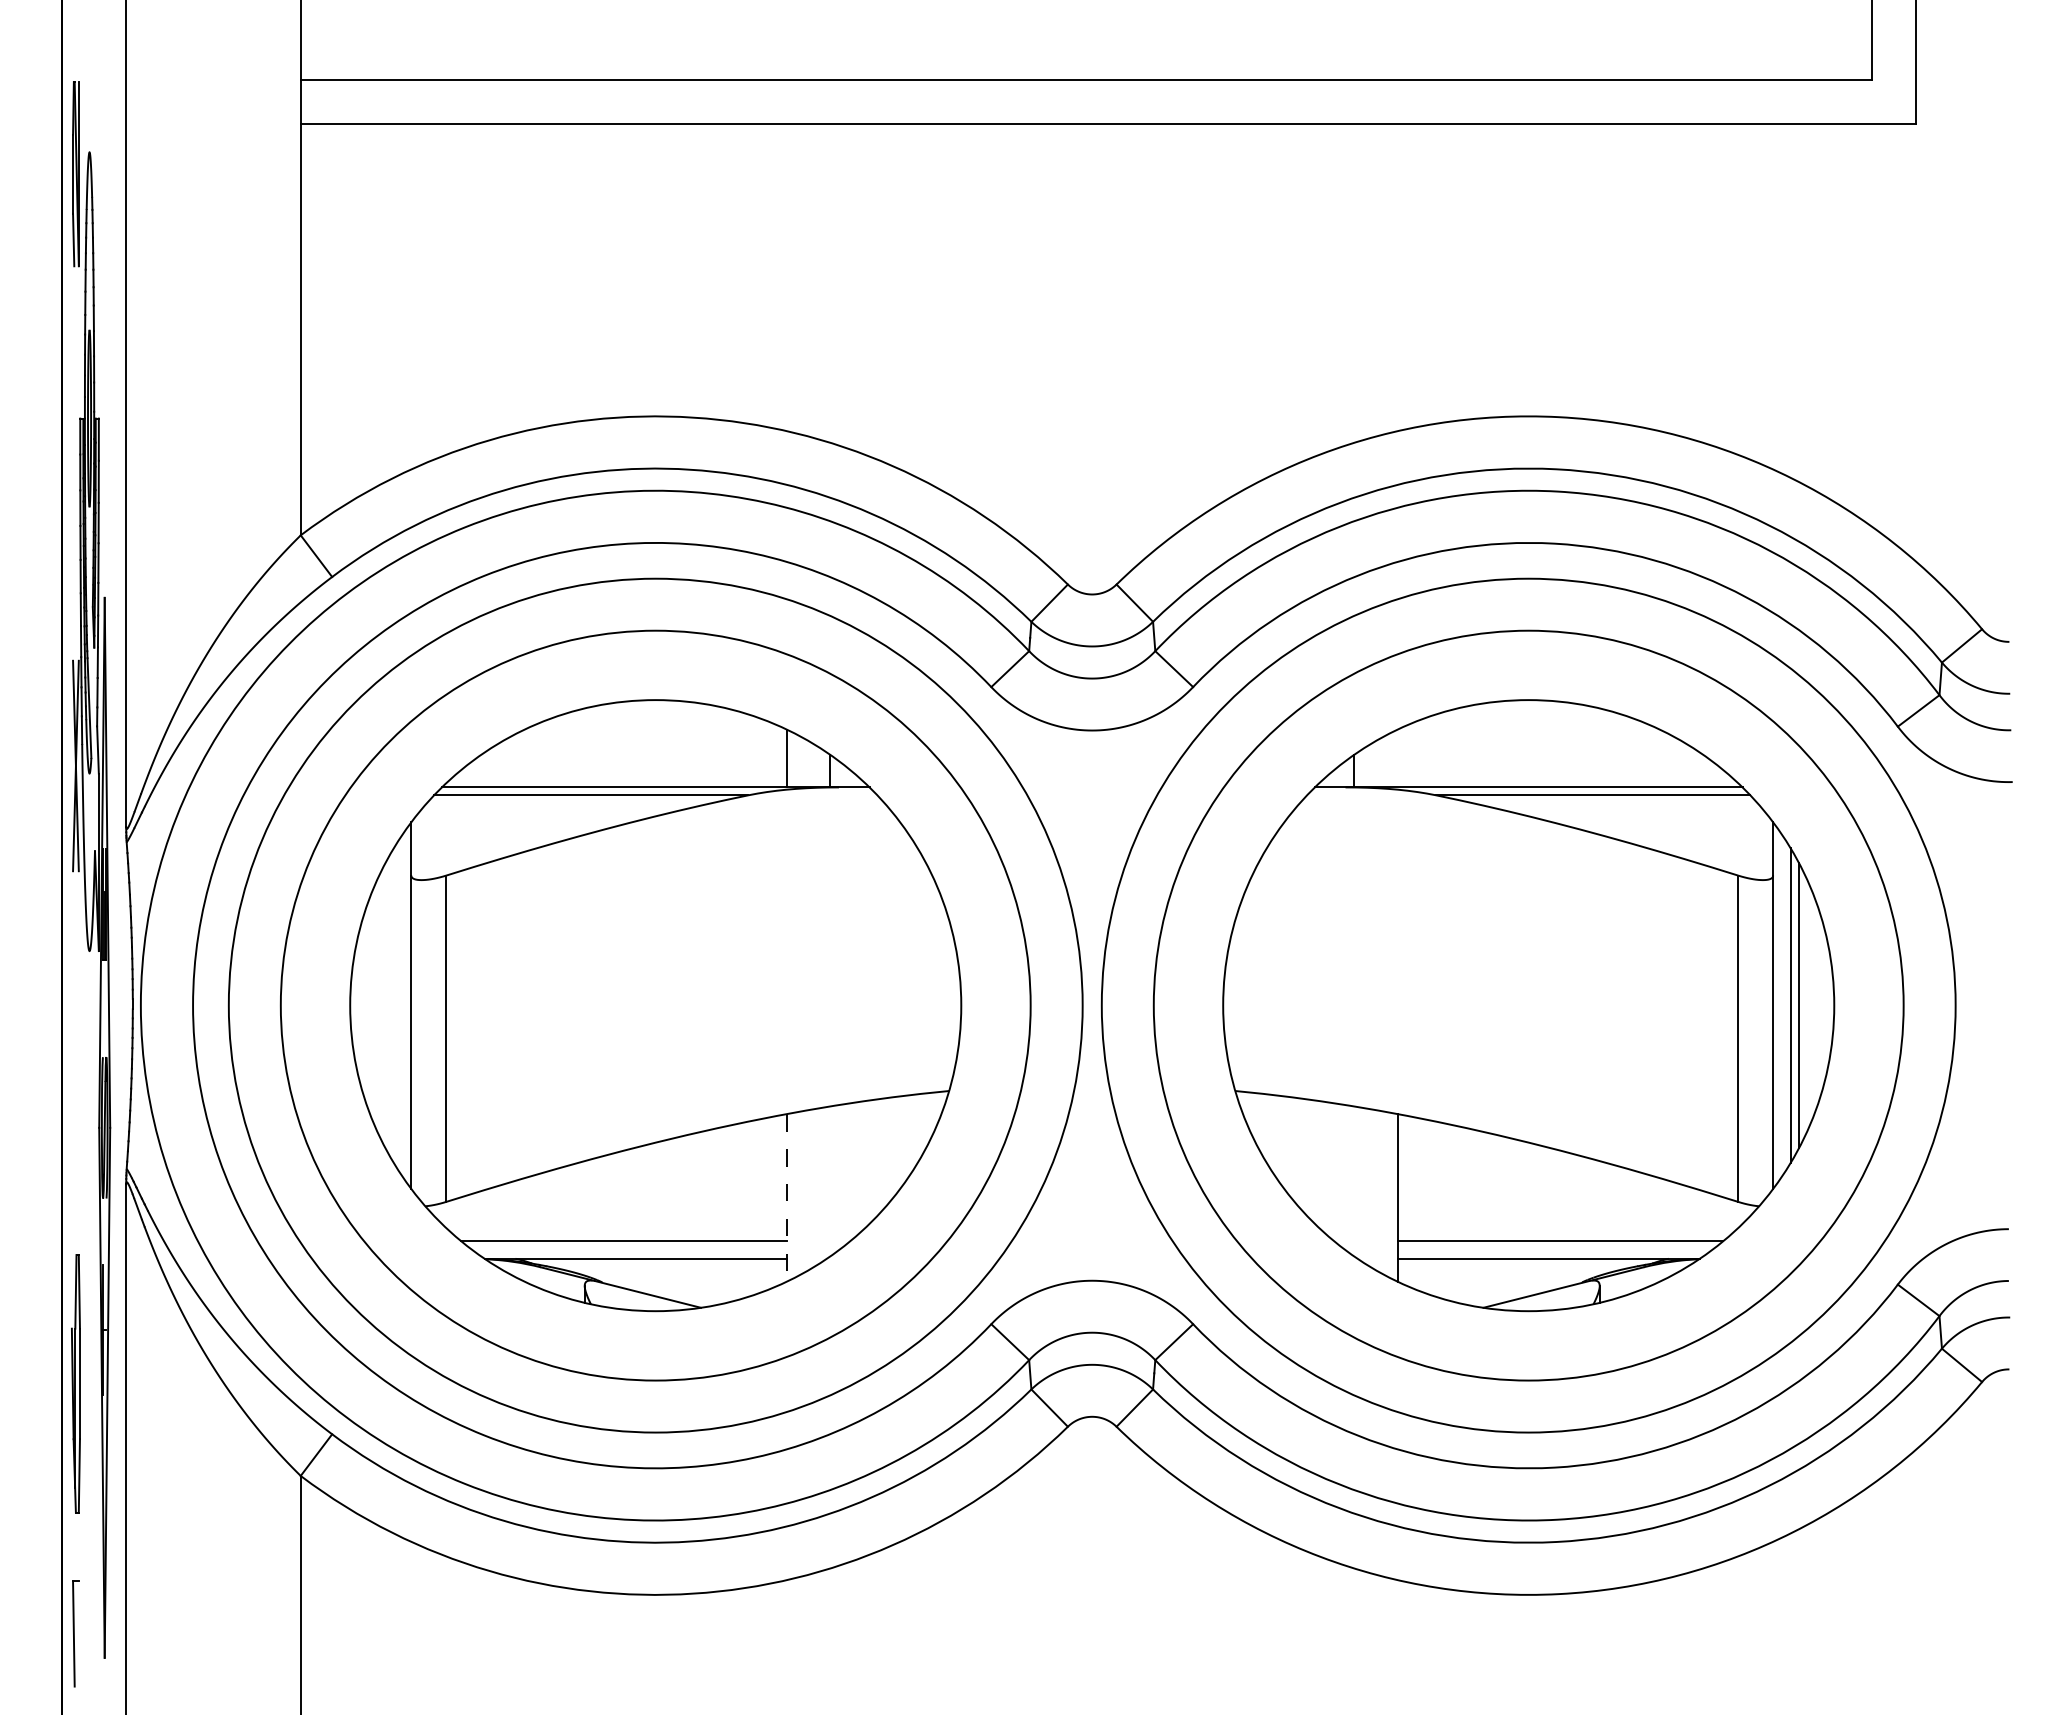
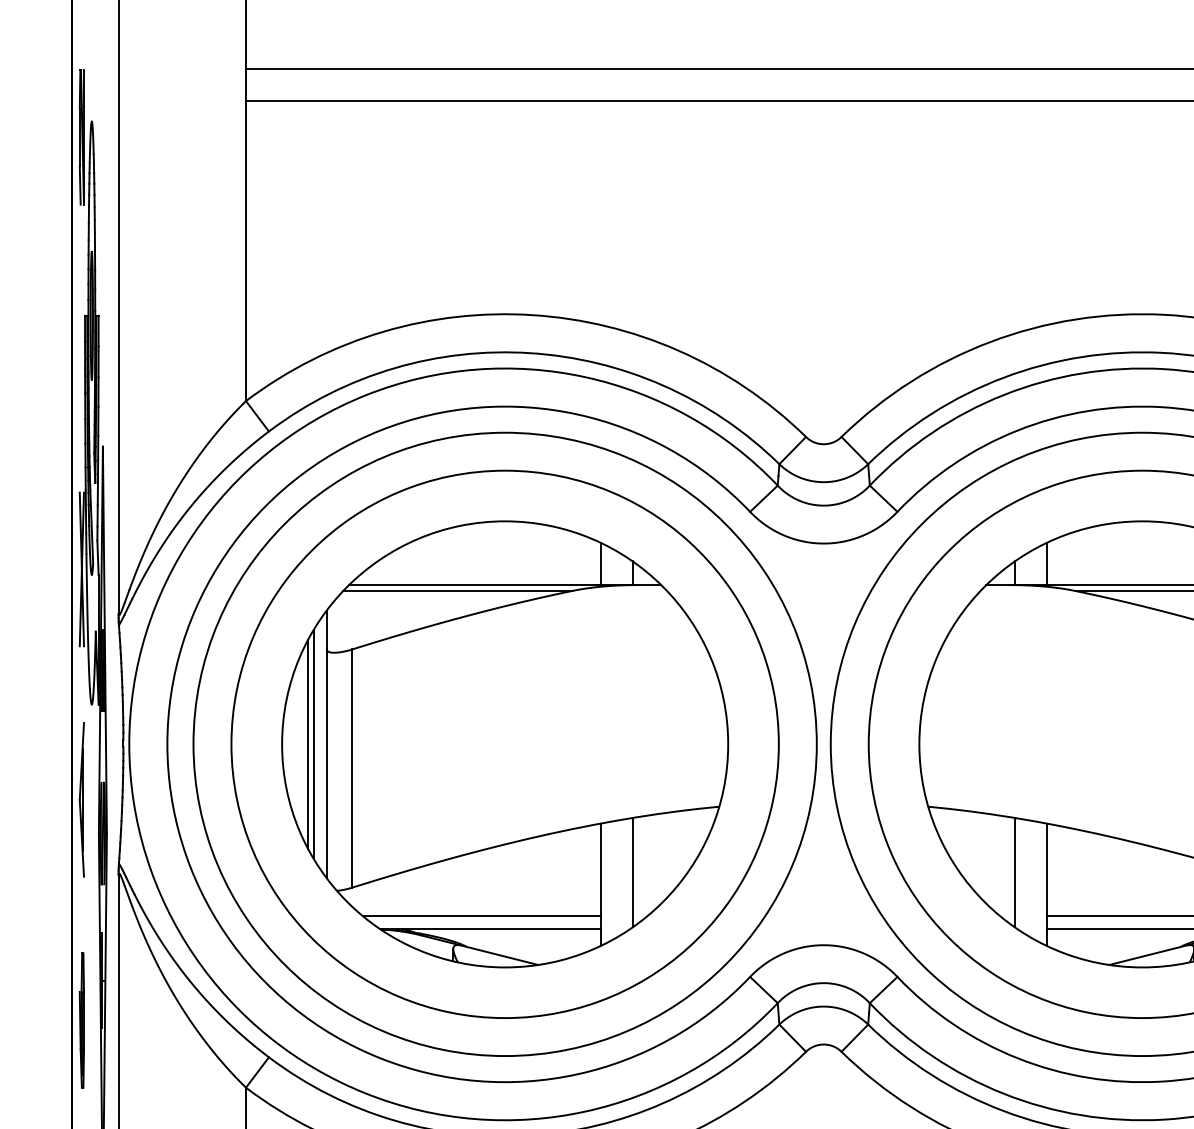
line: (1397, 758) -> (1046, 563), added
line: (385, 1005) -> (307, 744), added
line: (393, 1005) -> (313, 744), added
part: (75, 1081) -> (81, 799), added
line: (830, 1181) -> (632, 872), added
line: (1354, 1181) -> (1015, 872), added
line: (786, 1197) -> (600, 884), dashed -> solid
part: (75, 1384) -> (81, 1020), size x0.71

